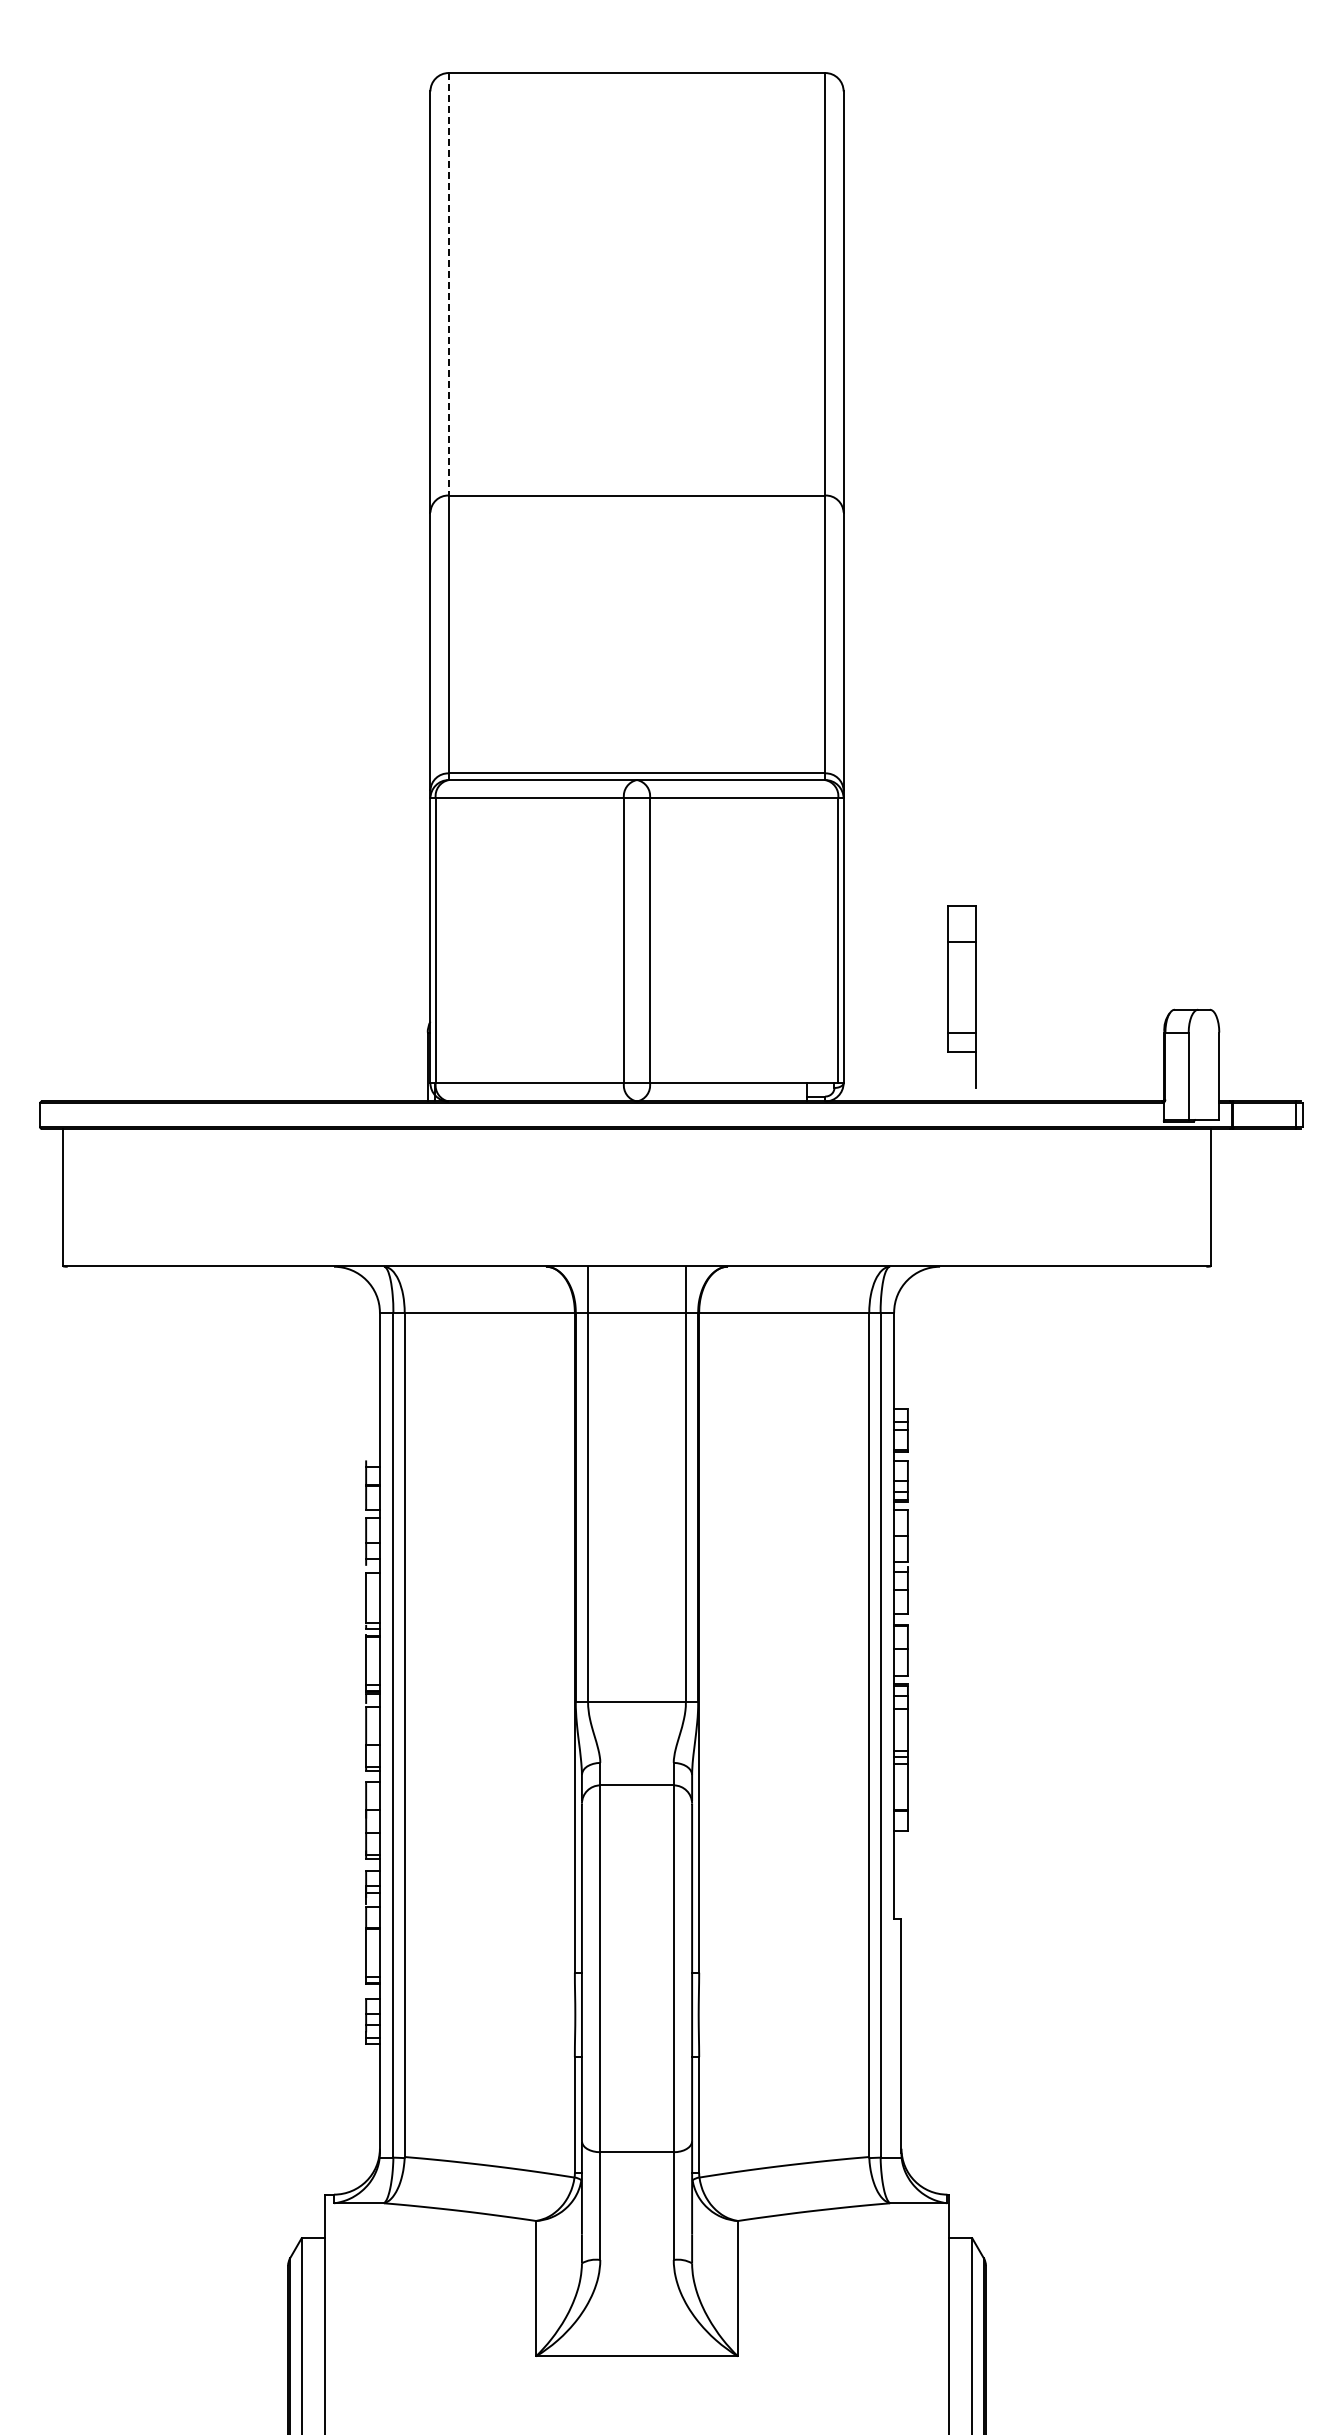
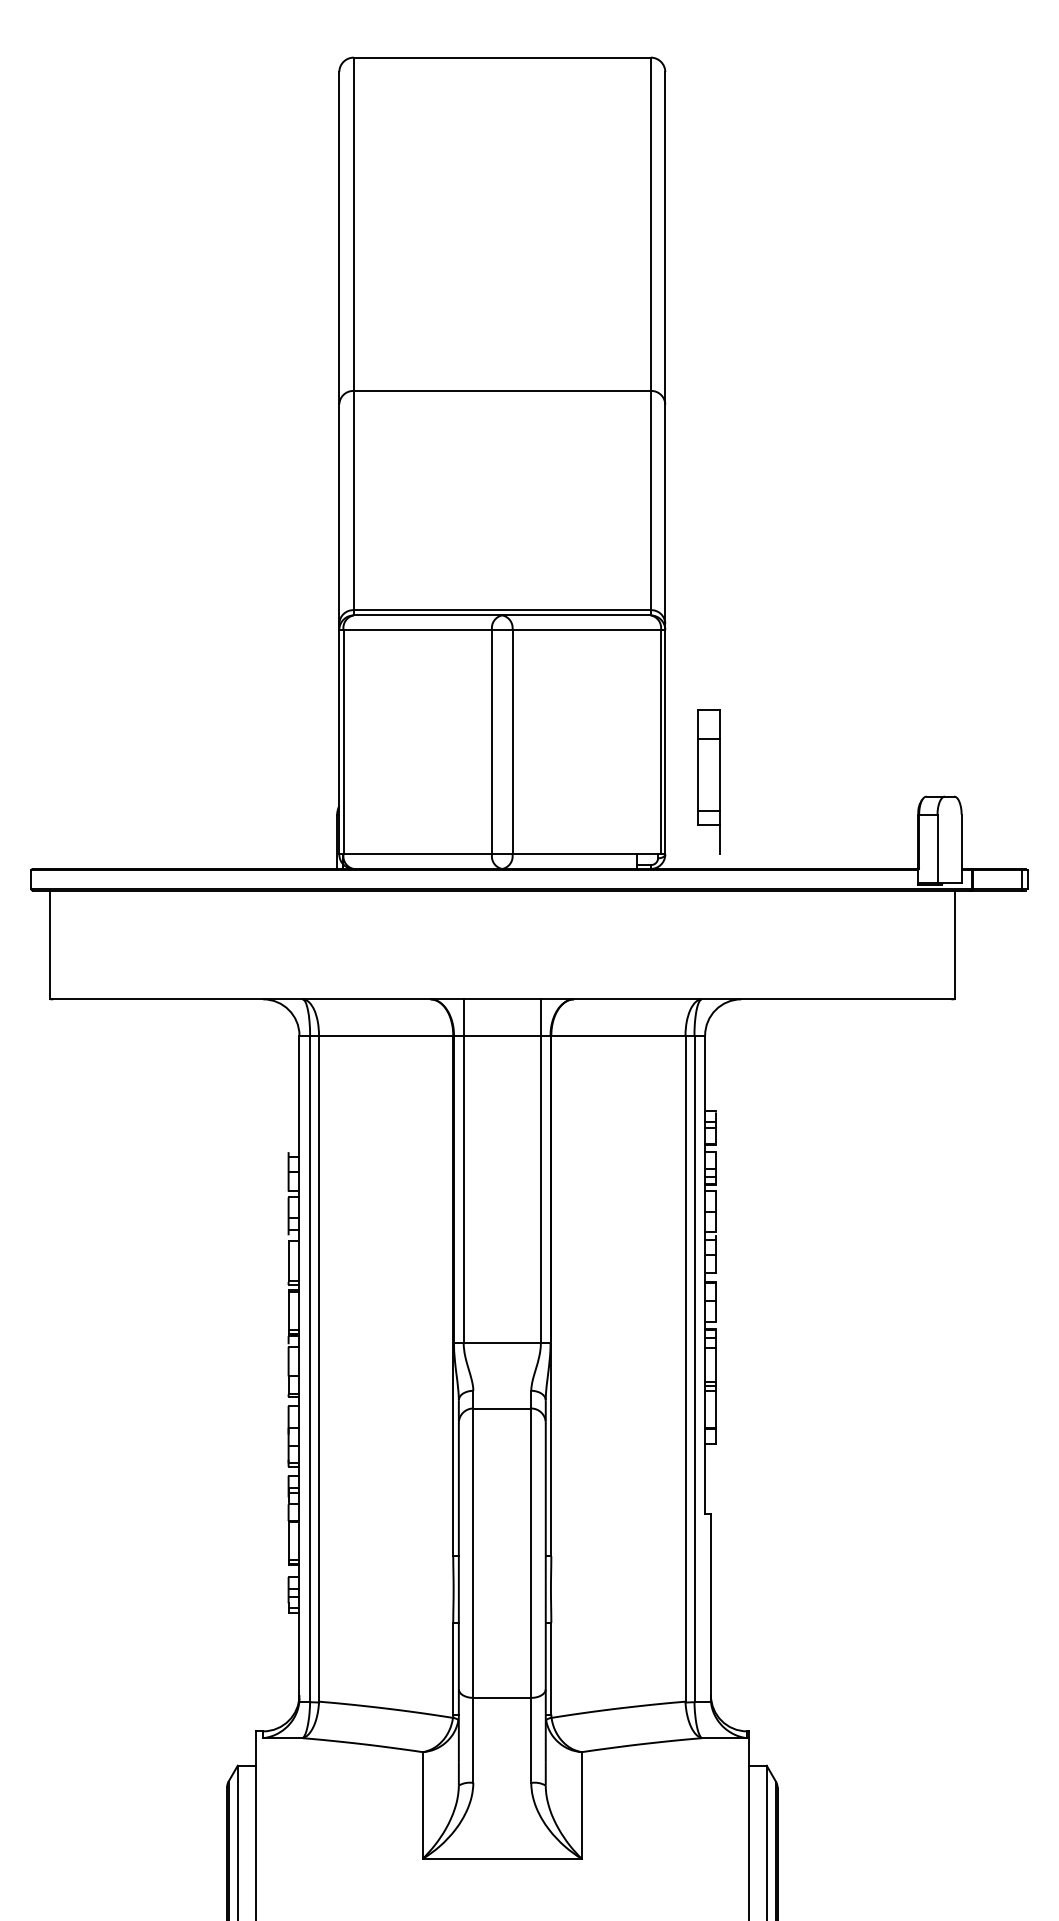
line: (448, 284) -> (353, 224), dashed -> solid
part: (961, 996) -> (708, 781), moved

